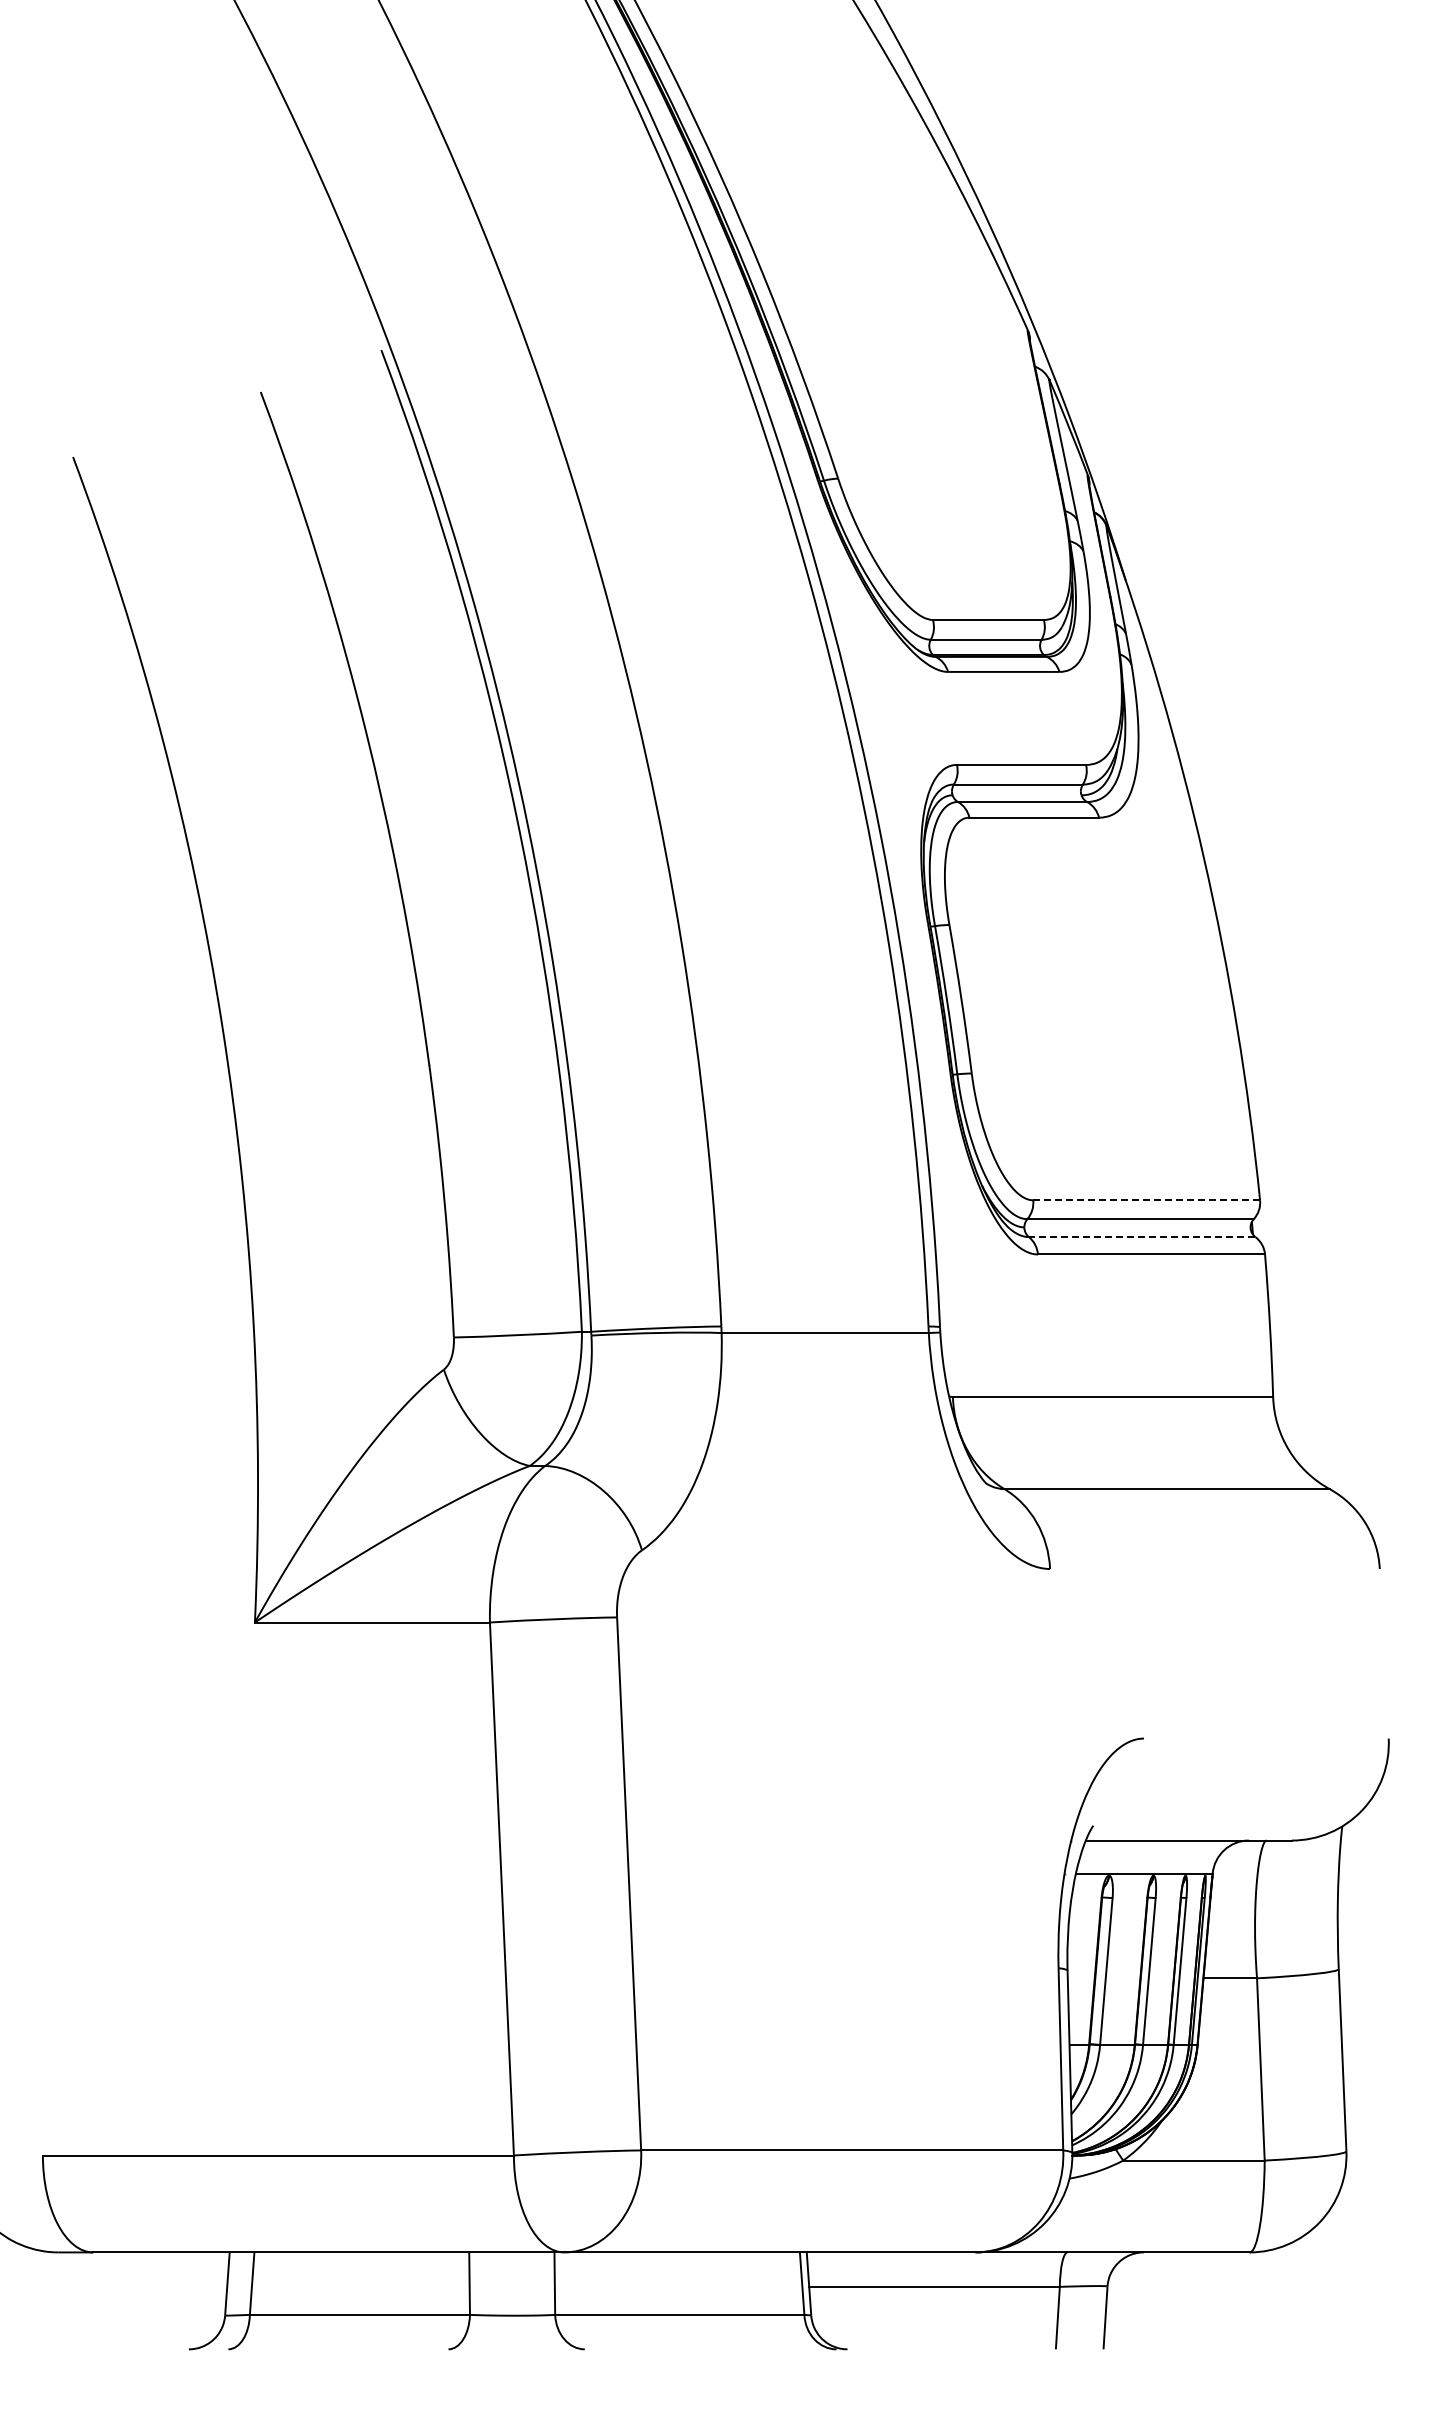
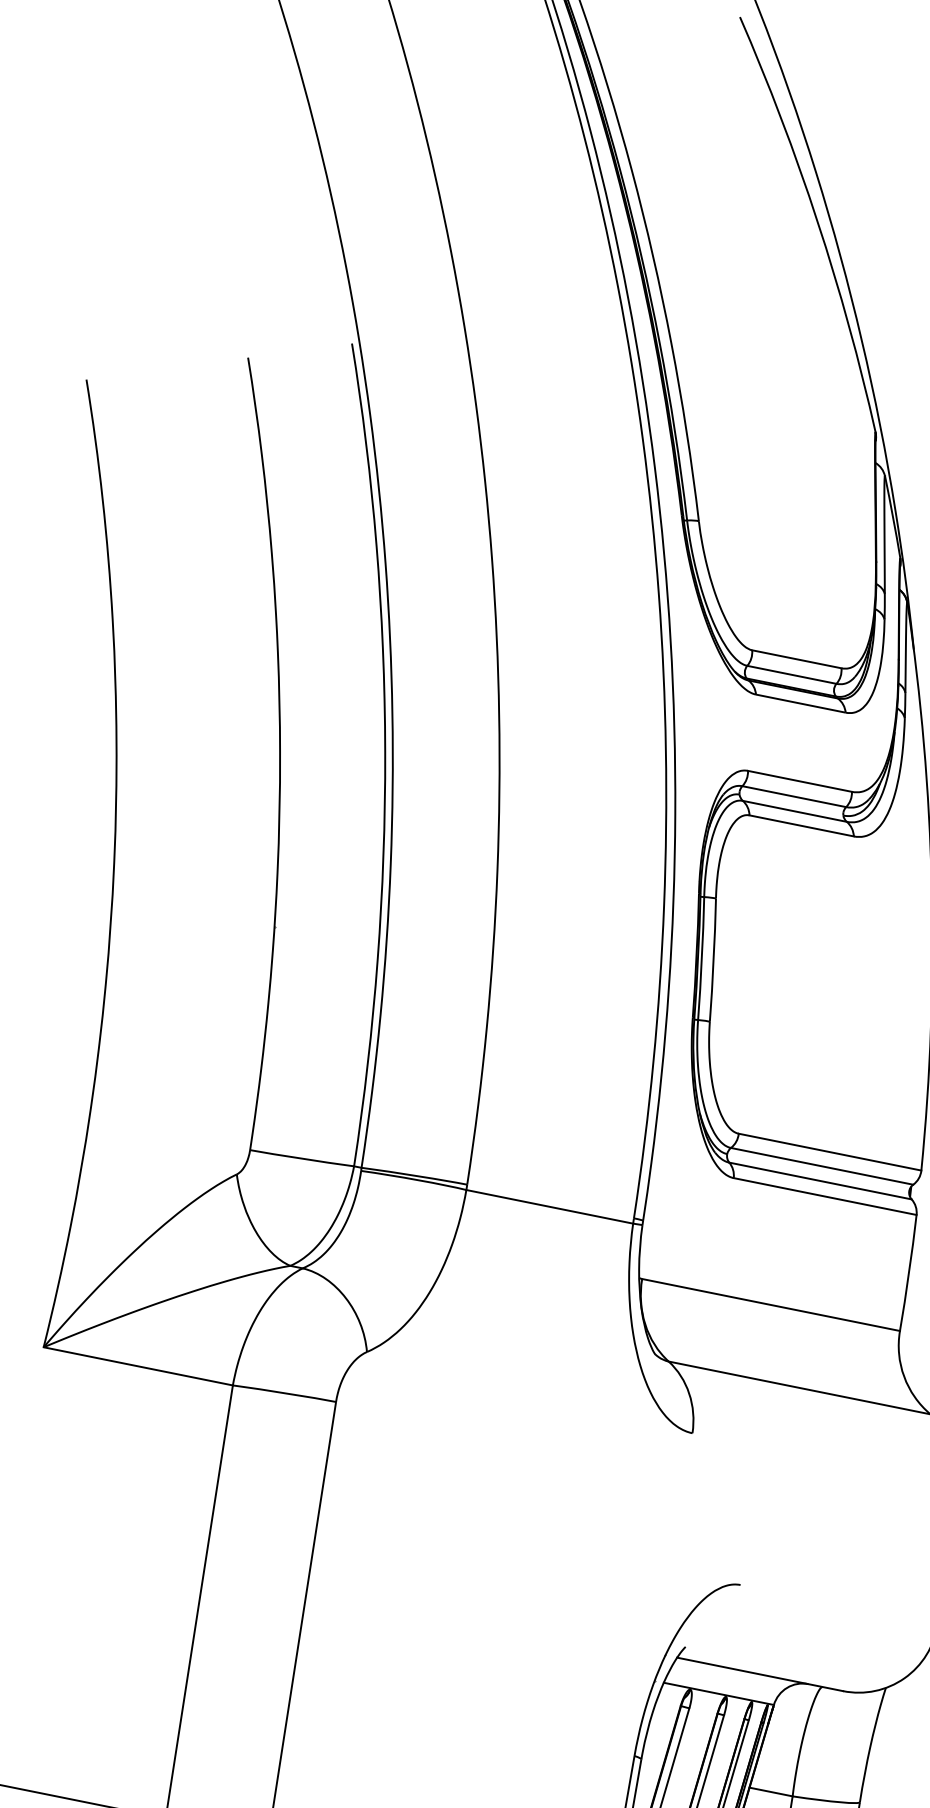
line: (1146, 1200) -> (829, 1152), dashed -> solid
line: (1141, 1237) -> (819, 1181), dashed -> solid

